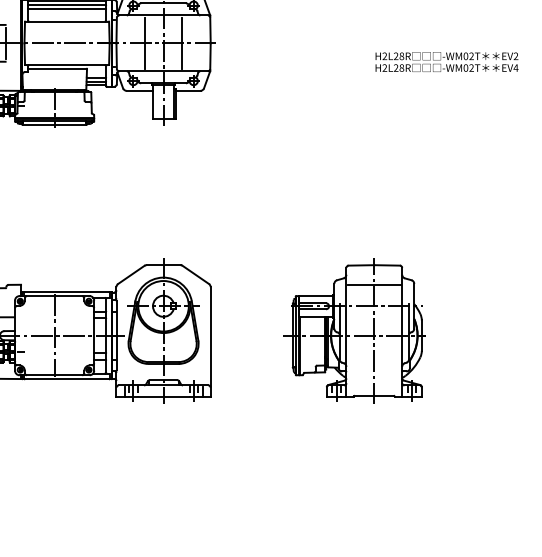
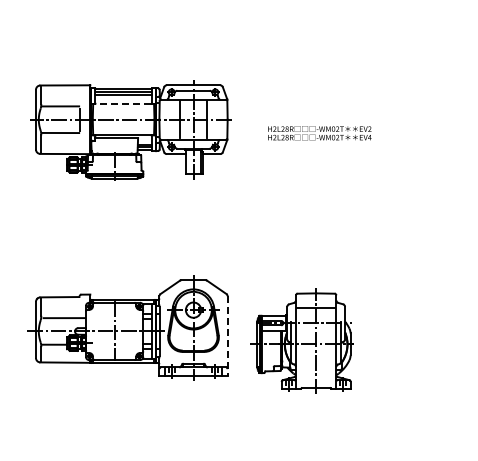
line: (66, 22) -> (123, 104), solid -> dashed
text: (446, 62) -> (319, 133), moved
part: (354, 330) -> (301, 340), moved
line: (210, 341) -> (227, 335), solid -> dashed

